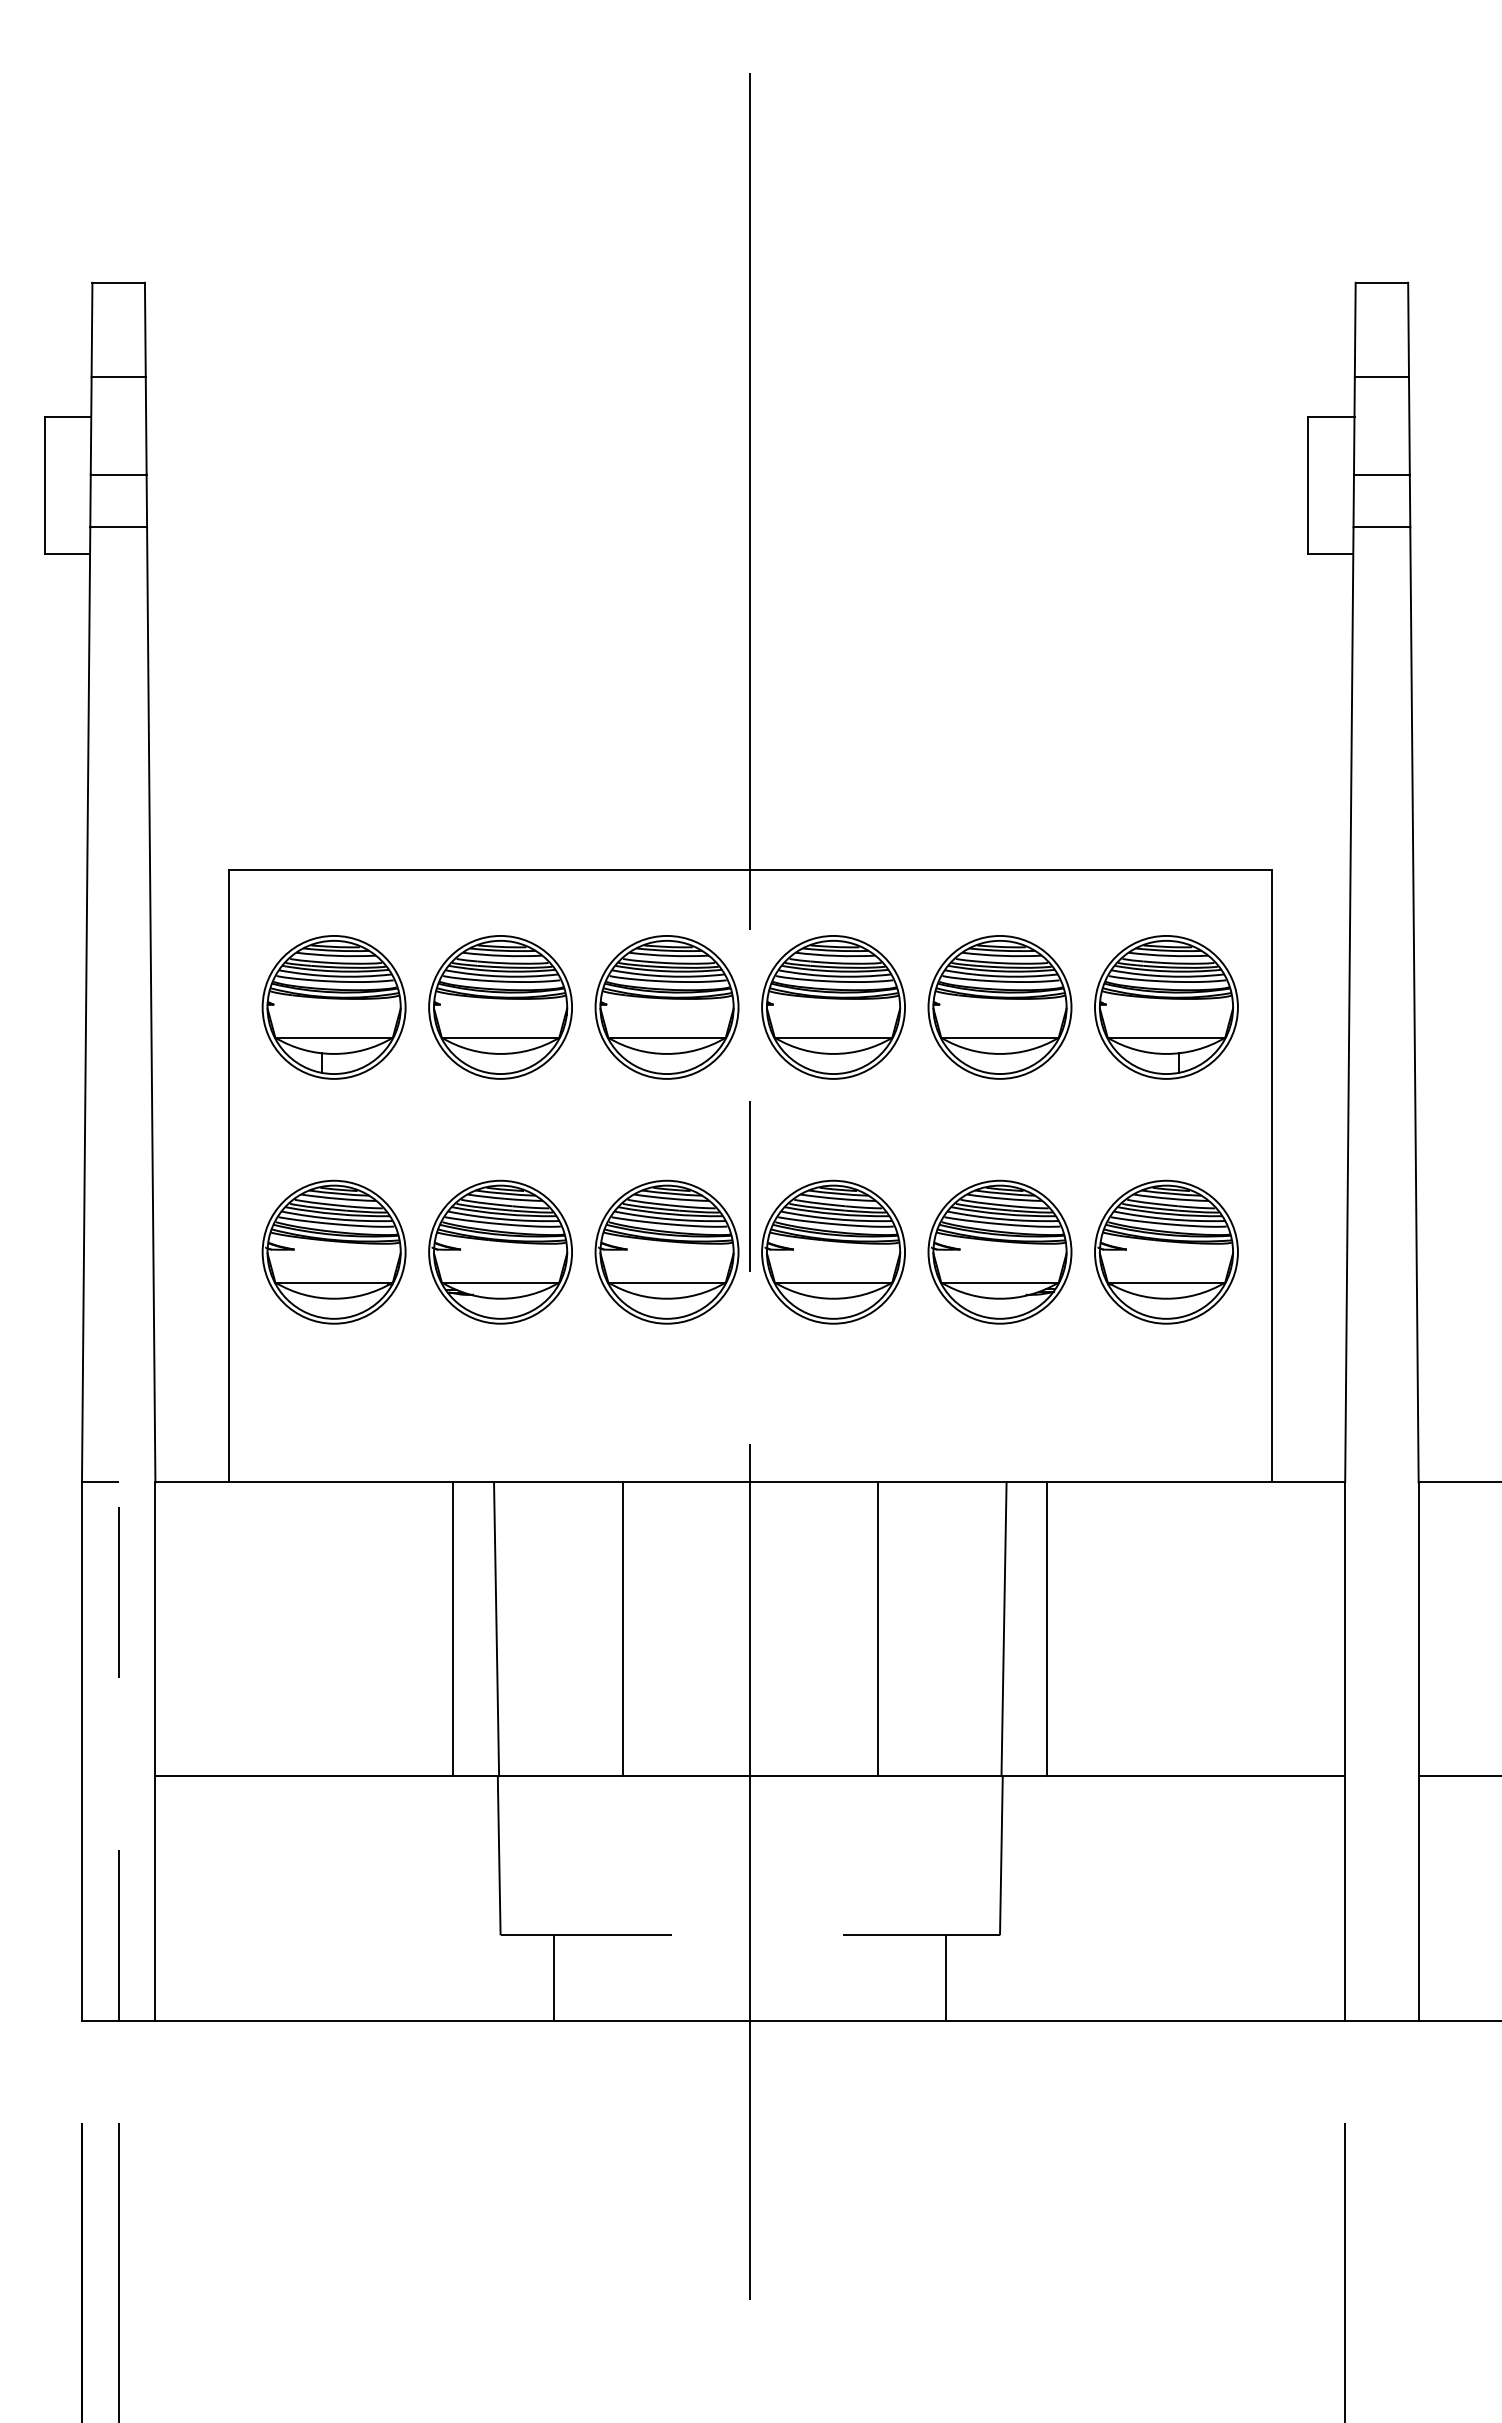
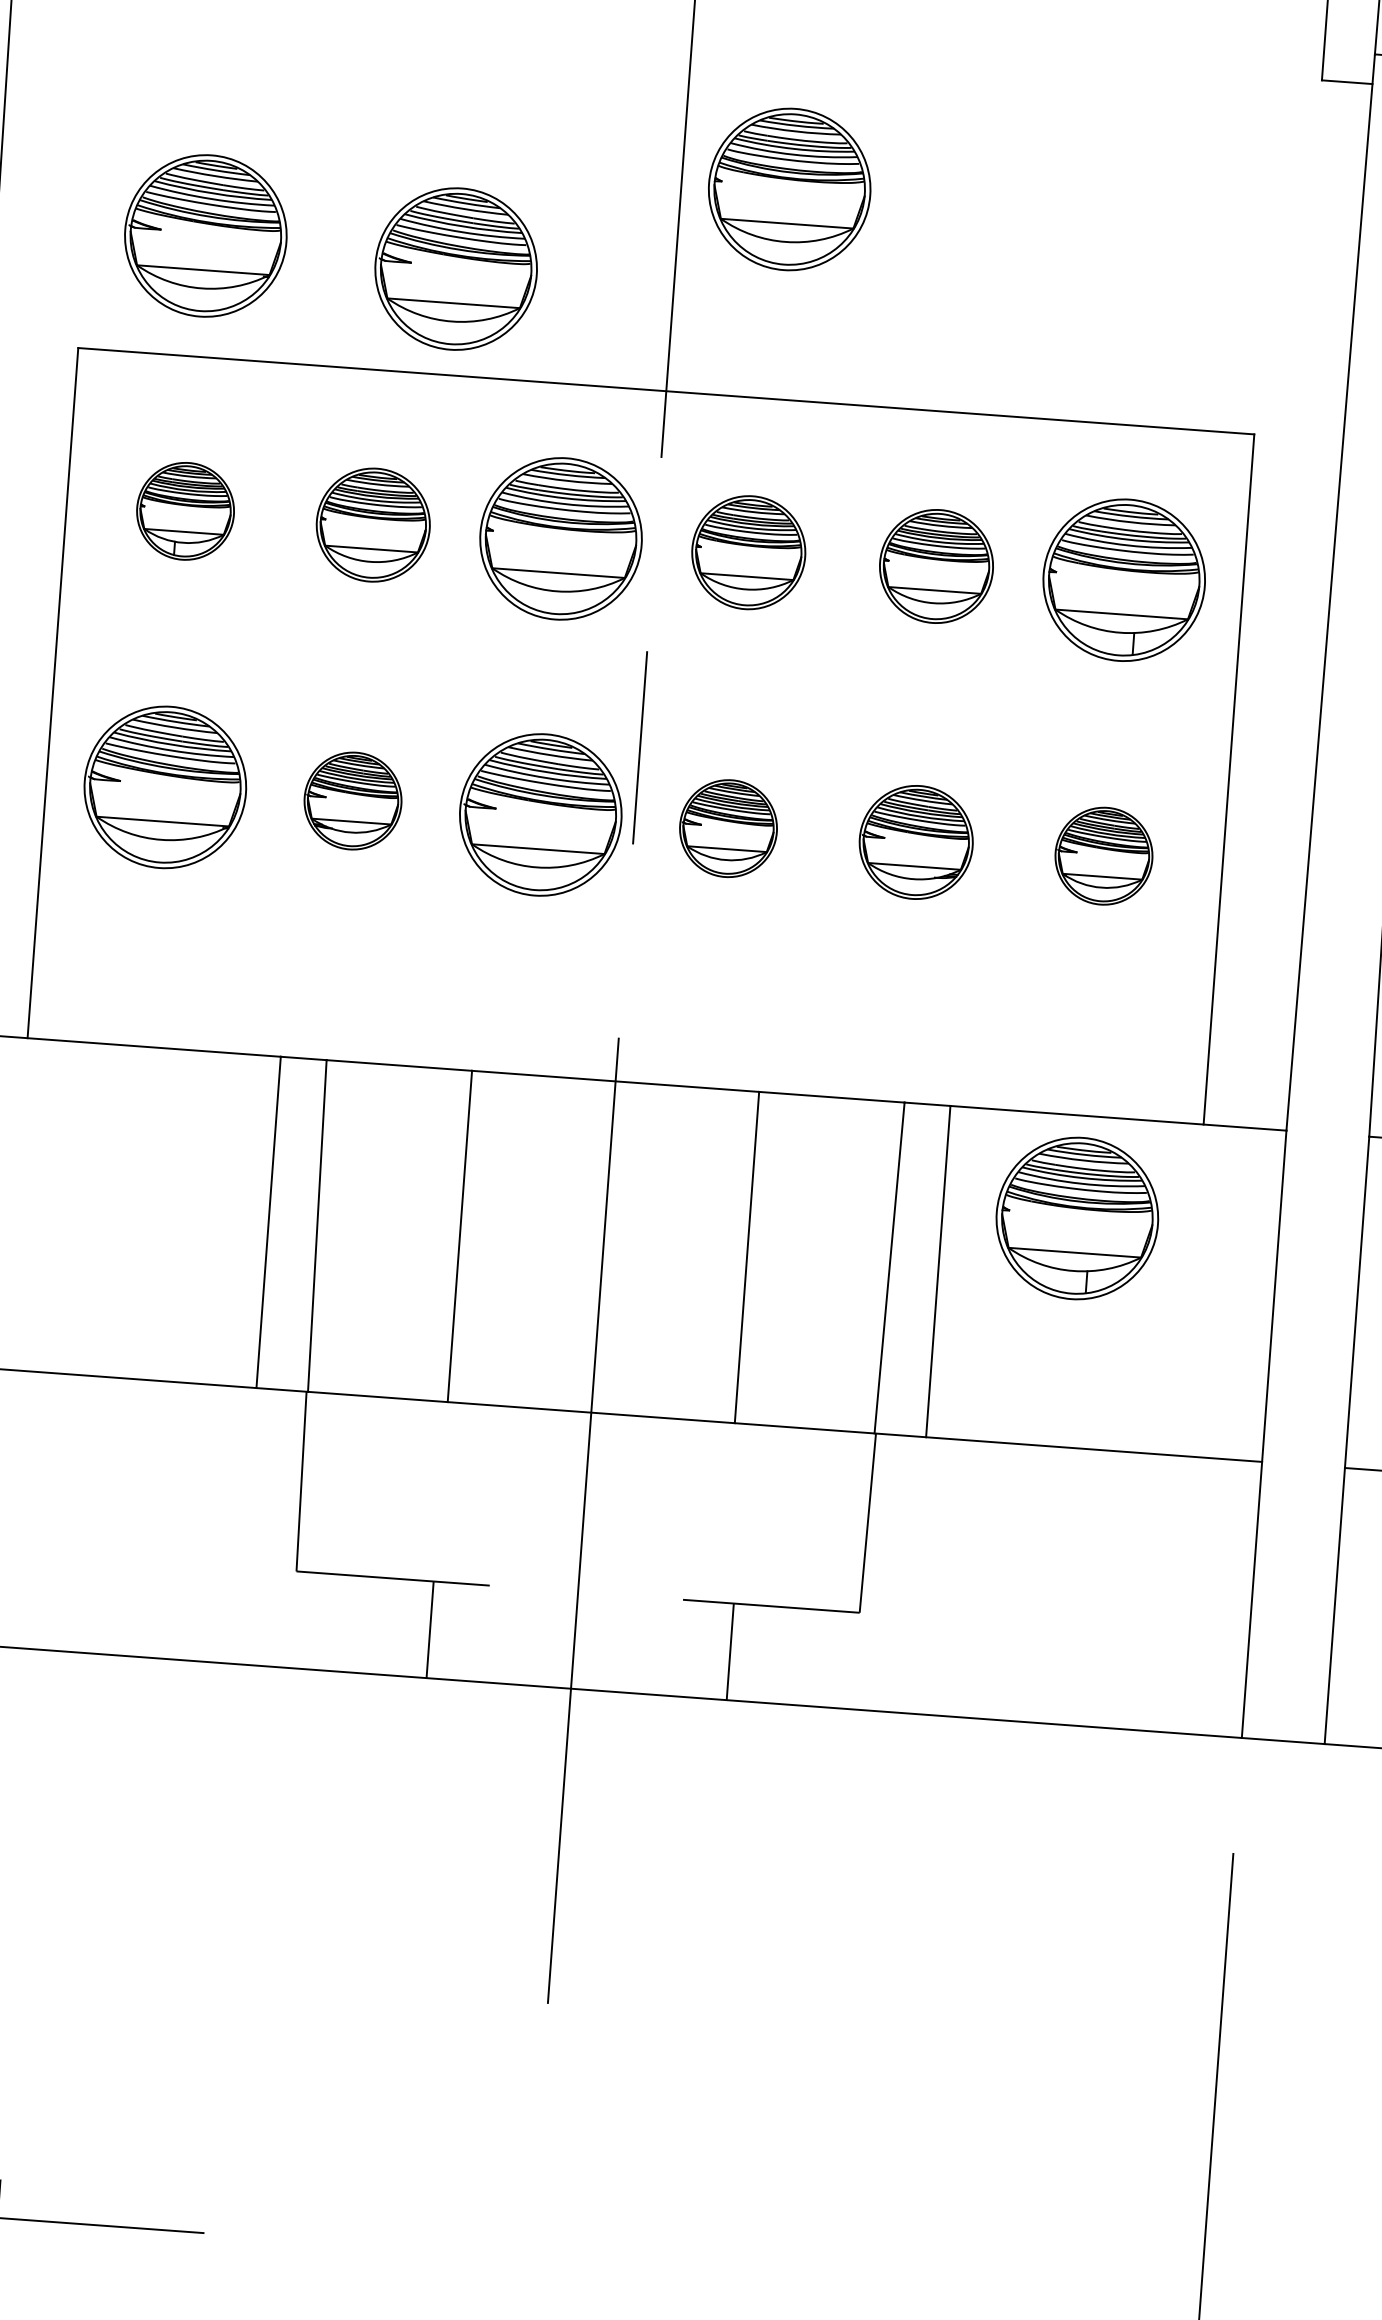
part: (845, 684) -> (789, 189), added
part: (333, 762) -> (205, 235), added
part: (556, 775) -> (455, 268), added
part: (333, 1007) -> (184, 511), size x0.6
part: (500, 1007) -> (373, 525), size x0.7
part: (833, 1007) -> (748, 552), size x0.7
part: (999, 1007) -> (935, 566), size x0.7
part: (500, 1251) -> (353, 800), size x0.6
part: (833, 1251) -> (728, 827), size x0.6
part: (999, 1251) -> (915, 841), size x0.7
part: (1166, 1251) -> (1104, 855), size x0.6
part: (1166, 1573) -> (1077, 1218), added
line: (554, 1977) -> (430, 1629), moved
line: (946, 1977) -> (730, 1651), moved

